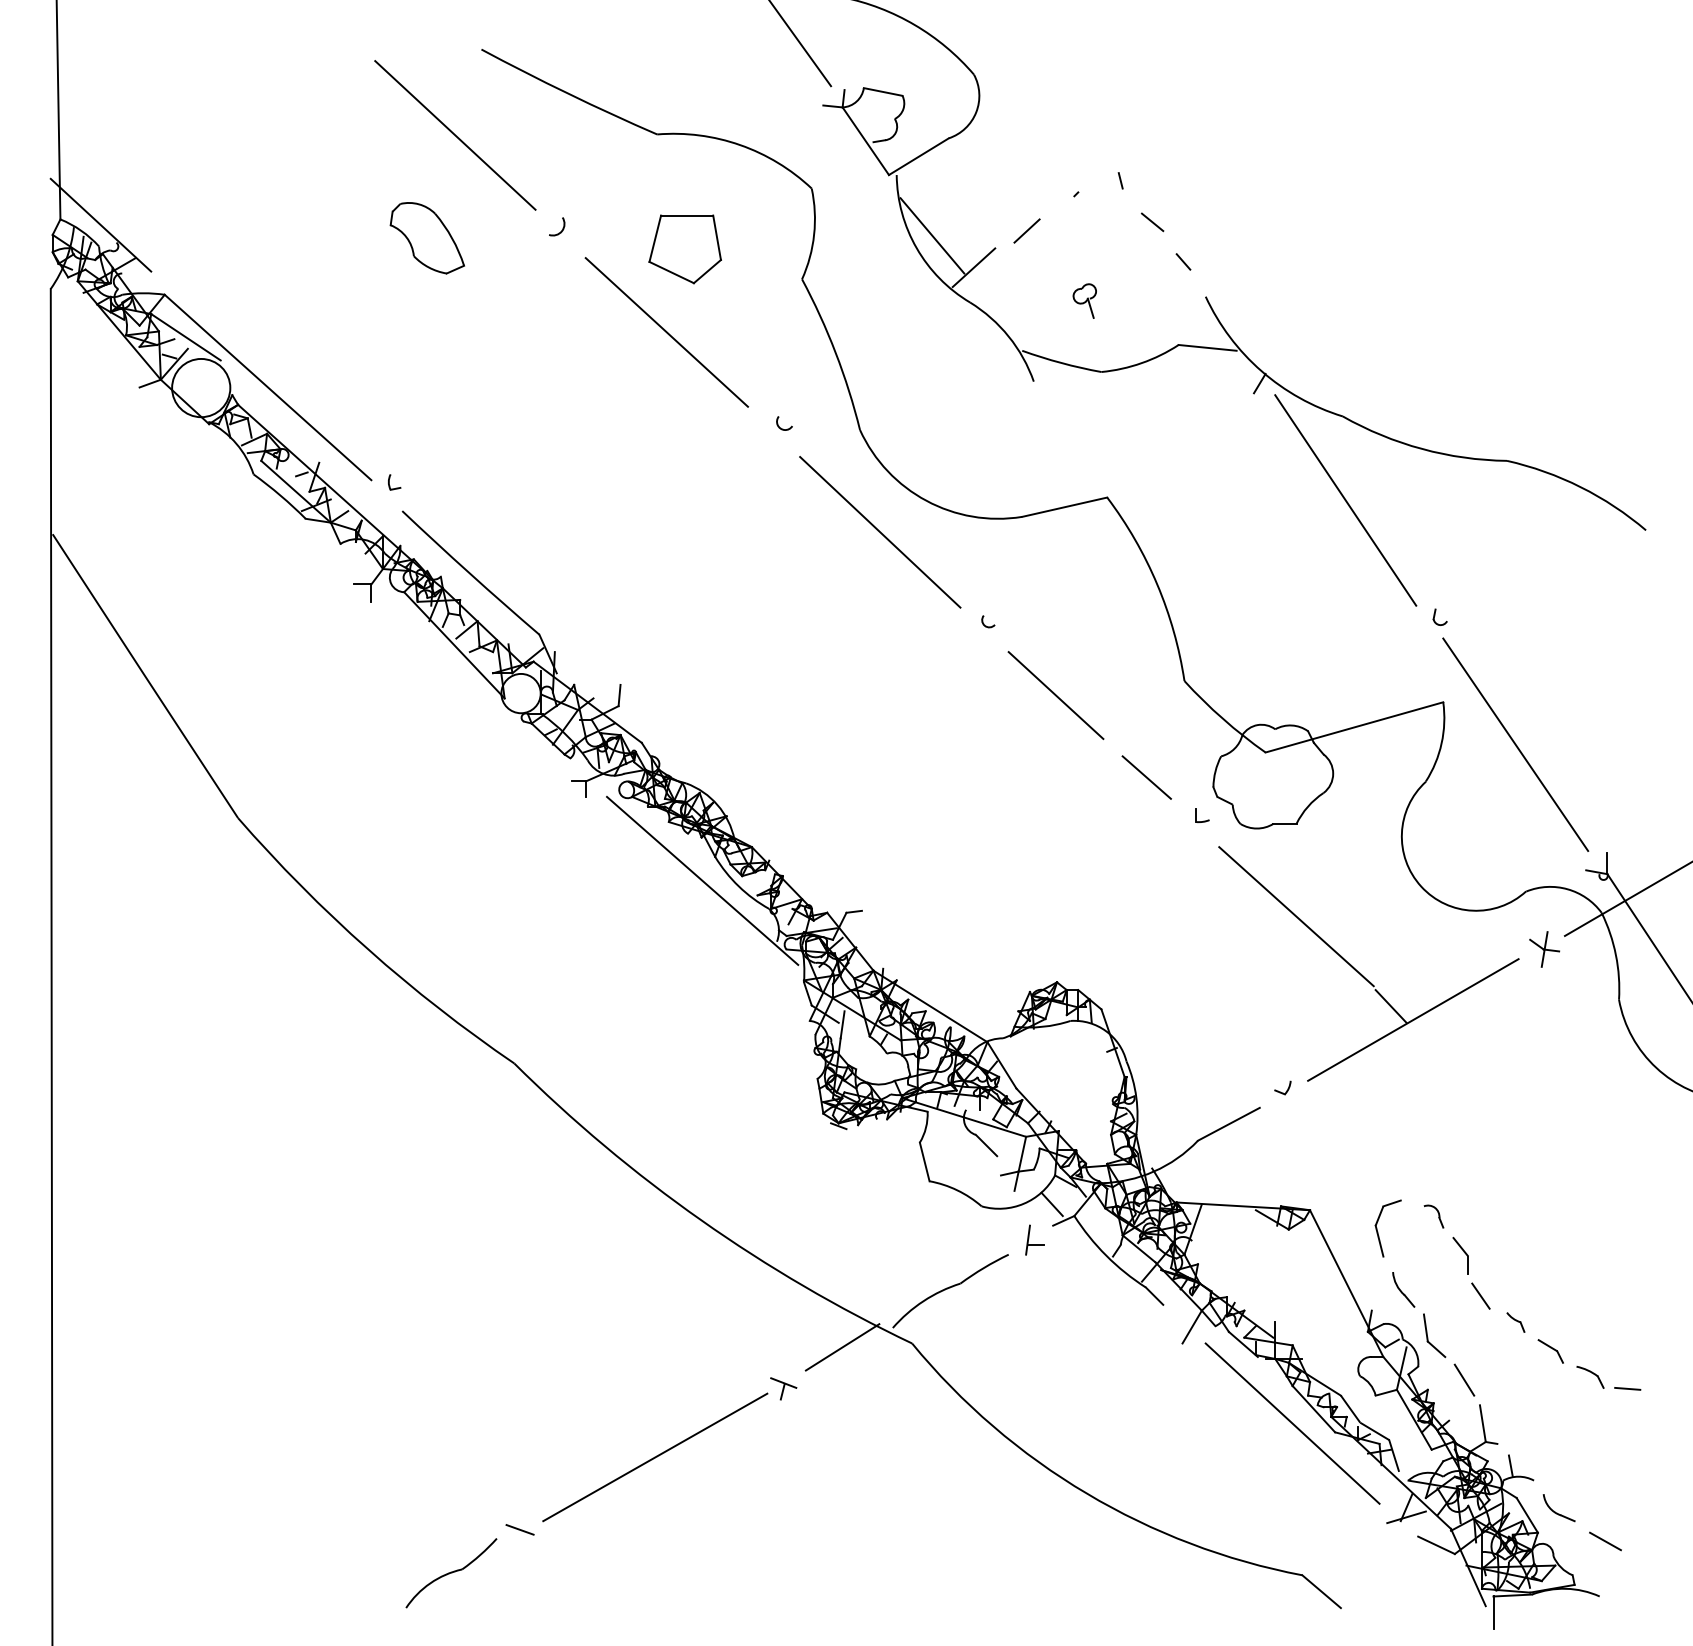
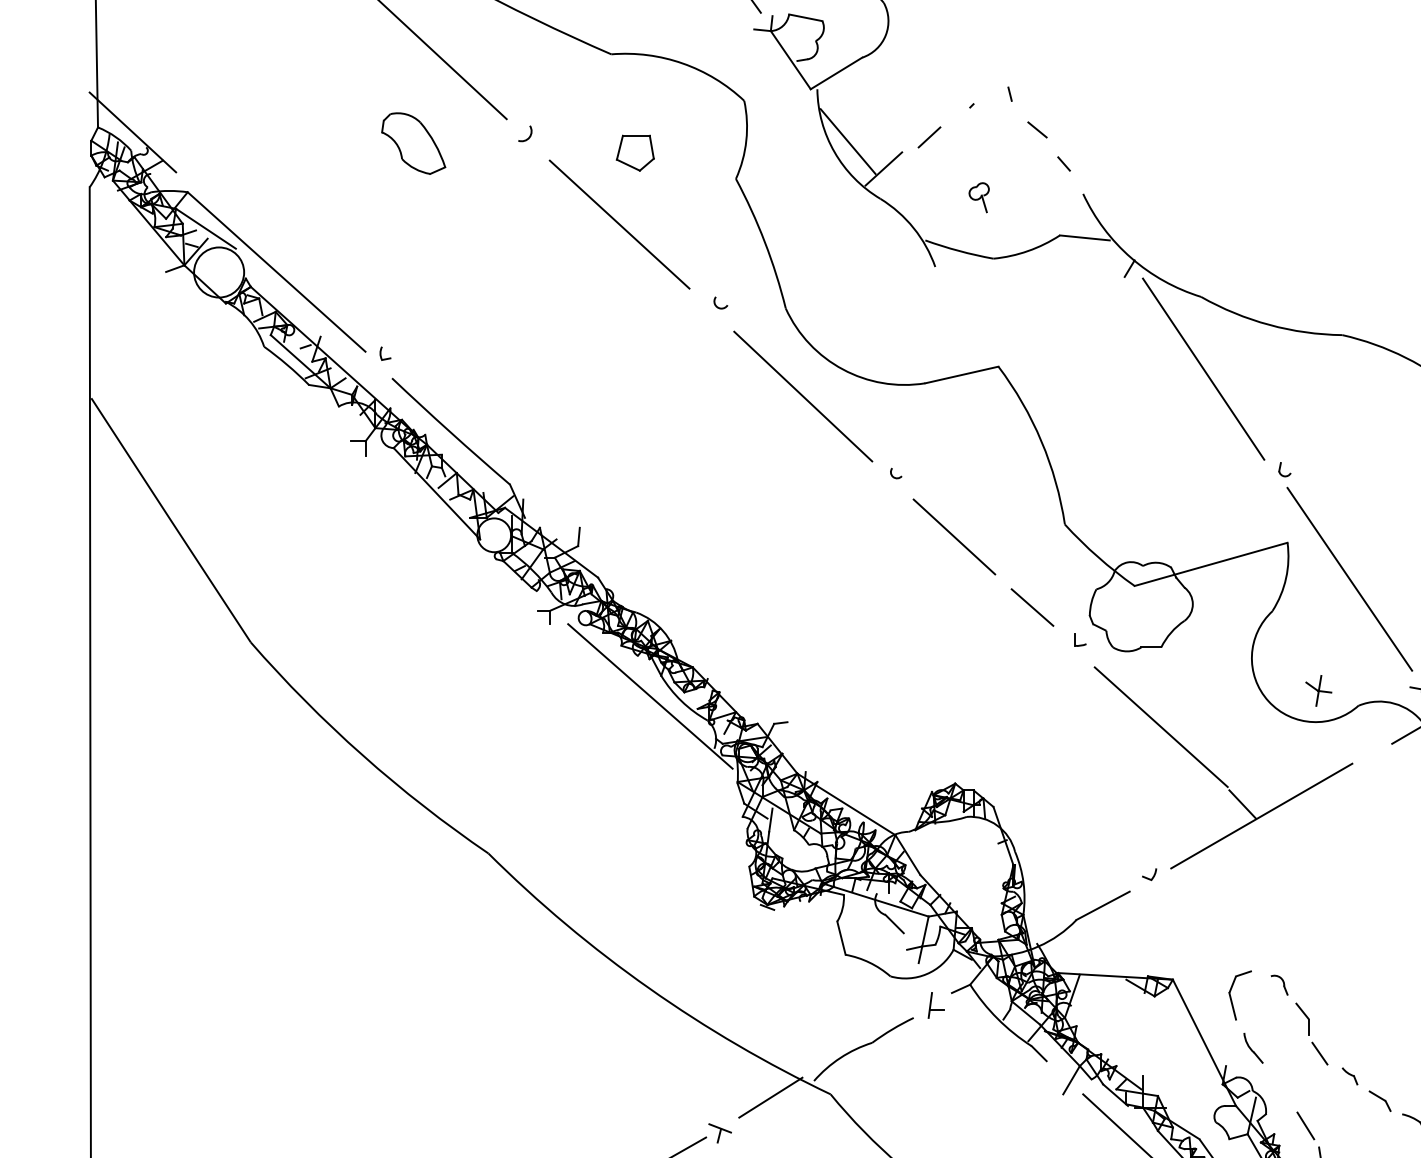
part: (684, 249) -> (634, 153), size x0.6
part: (1544, 949) -> (1318, 690), moved
line: (1051, 1204) -> (950, 974), removed
part: (1428, 1337) -> (1274, 1089), removed

